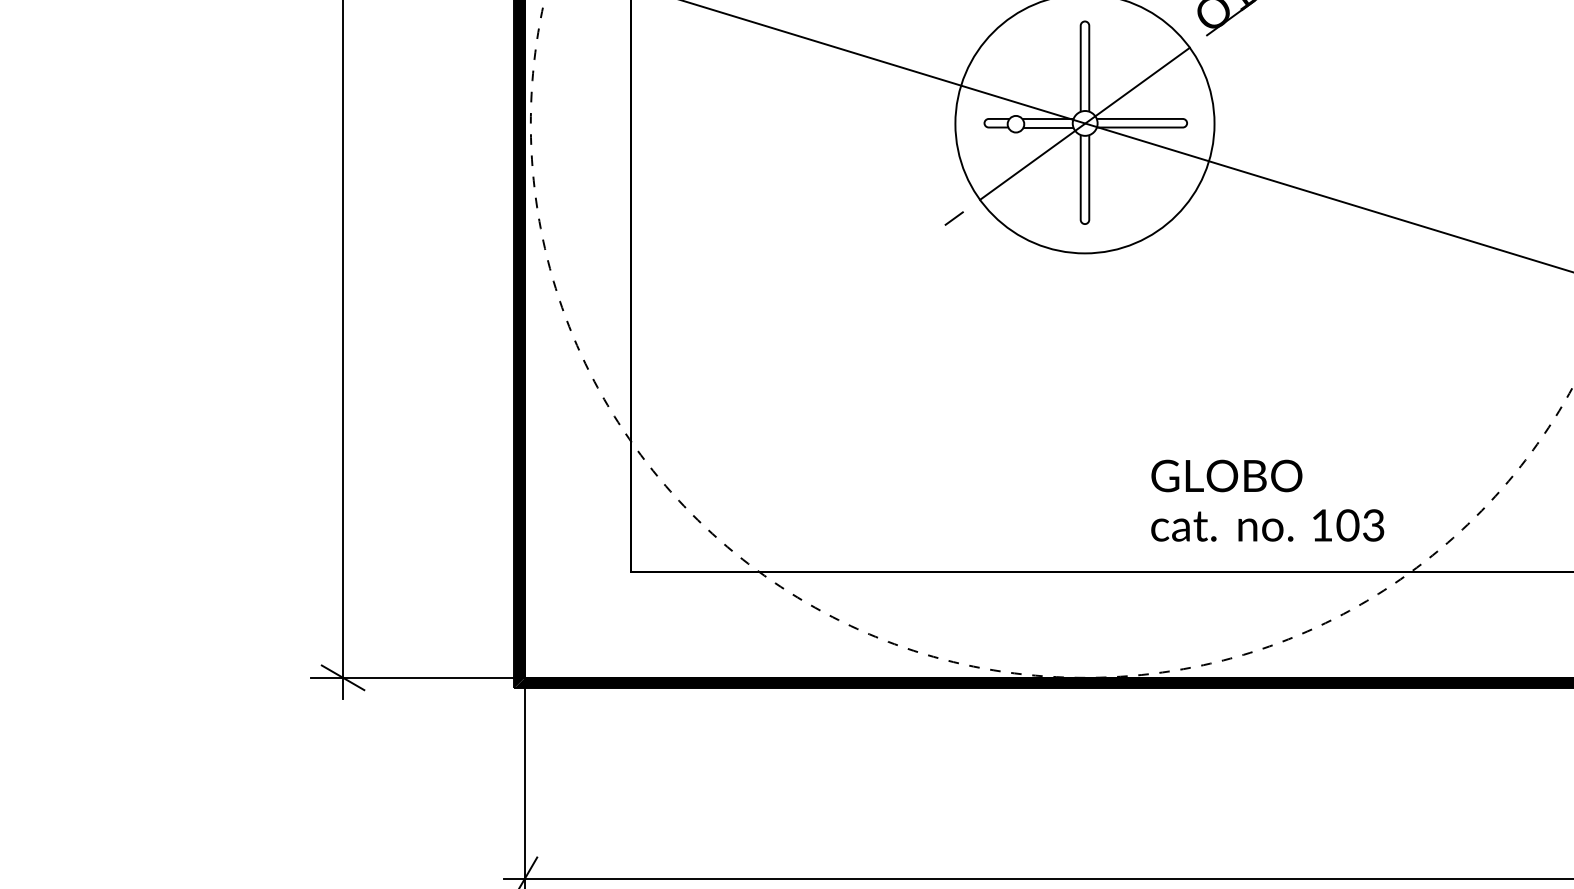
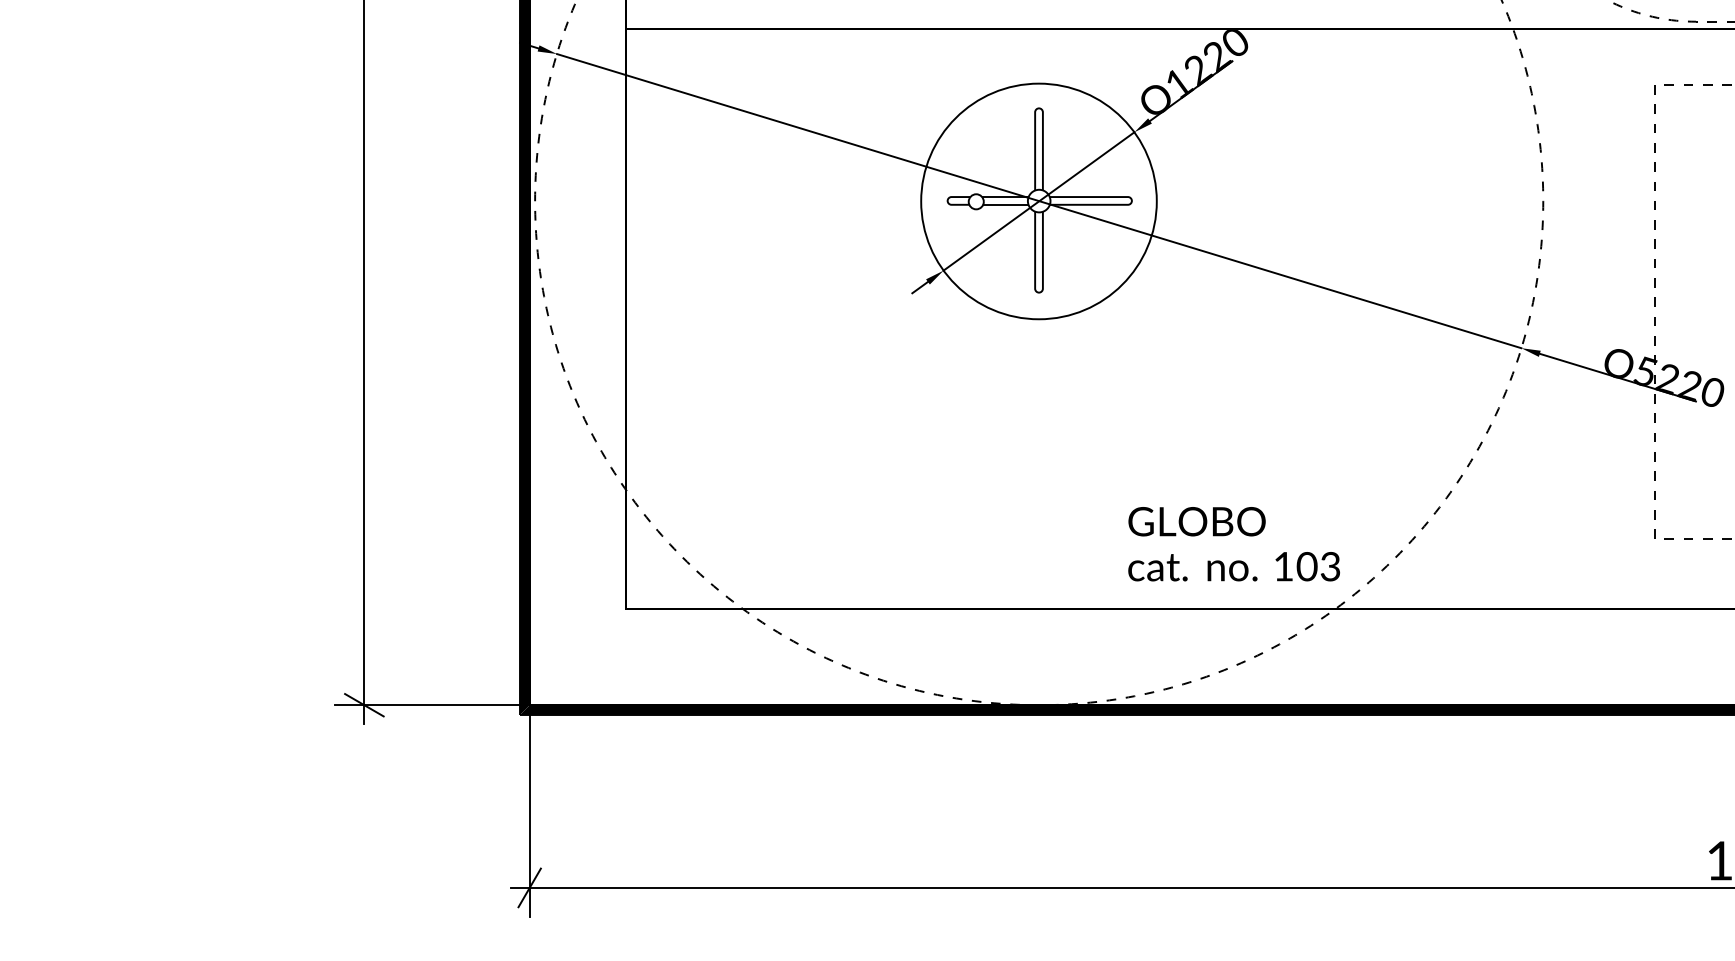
fill: (1198, 40) -> (1142, 125), added
fill: (970, 207) -> (934, 277), added
text: (1266, 501) -> (1233, 544), moved

